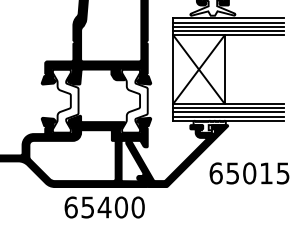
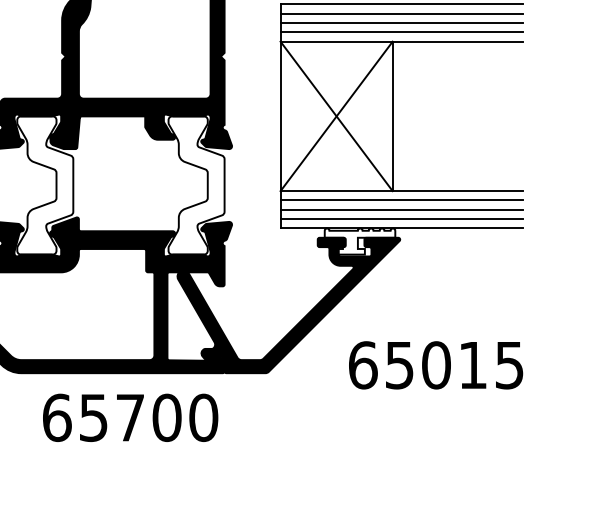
text: (249, 173) -> (436, 365), moved
text: (104, 207) -> (130, 417), 65400 -> 65700

